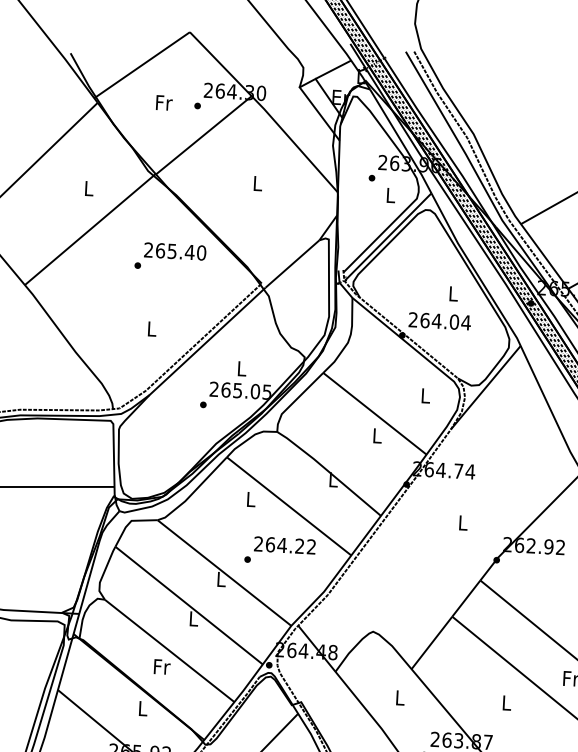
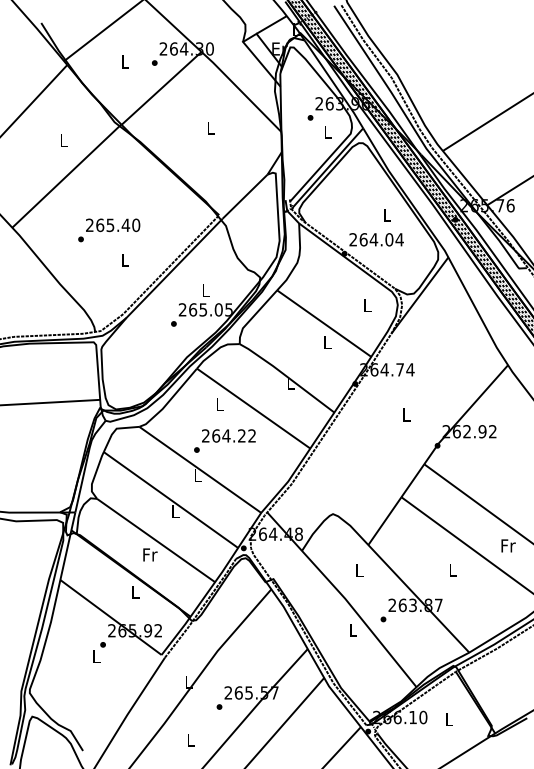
text: (164, 102) -> (125, 61), Fr -> L
text: (170, 257) -> (109, 230), moved
text: (279, 550) -> (224, 440), moved

